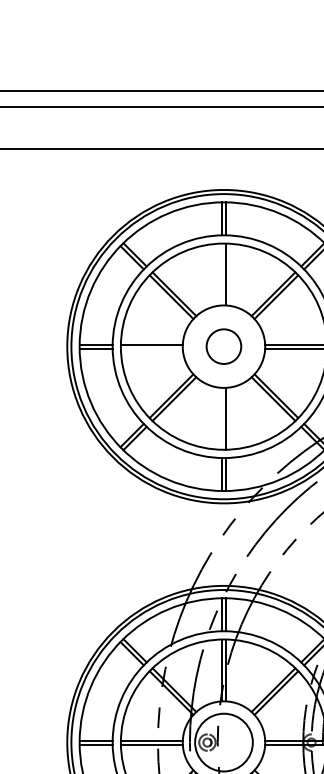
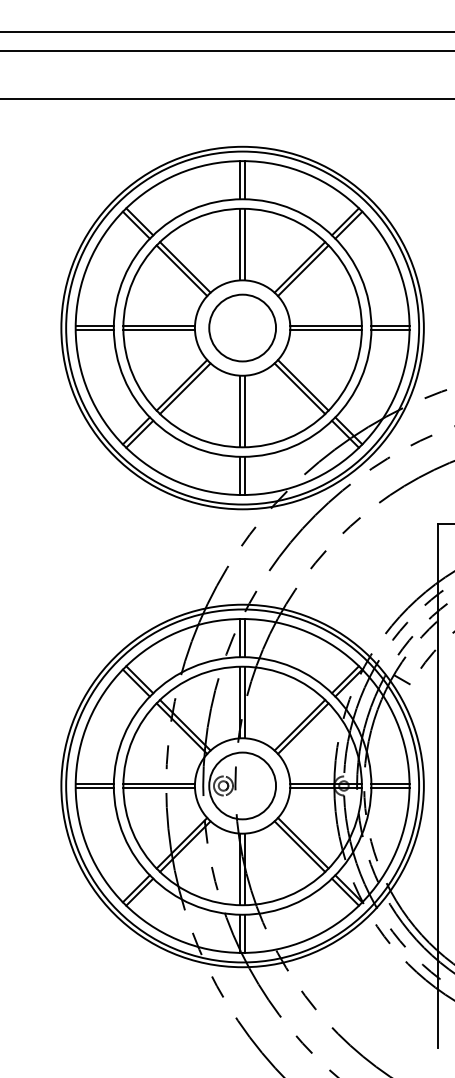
line: (222, 274) -> (240, 244), added
circle: (223, 346) -> (242, 327), size x1.67
line: (152, 348) -> (159, 330), added
line: (222, 418) -> (240, 411), added

